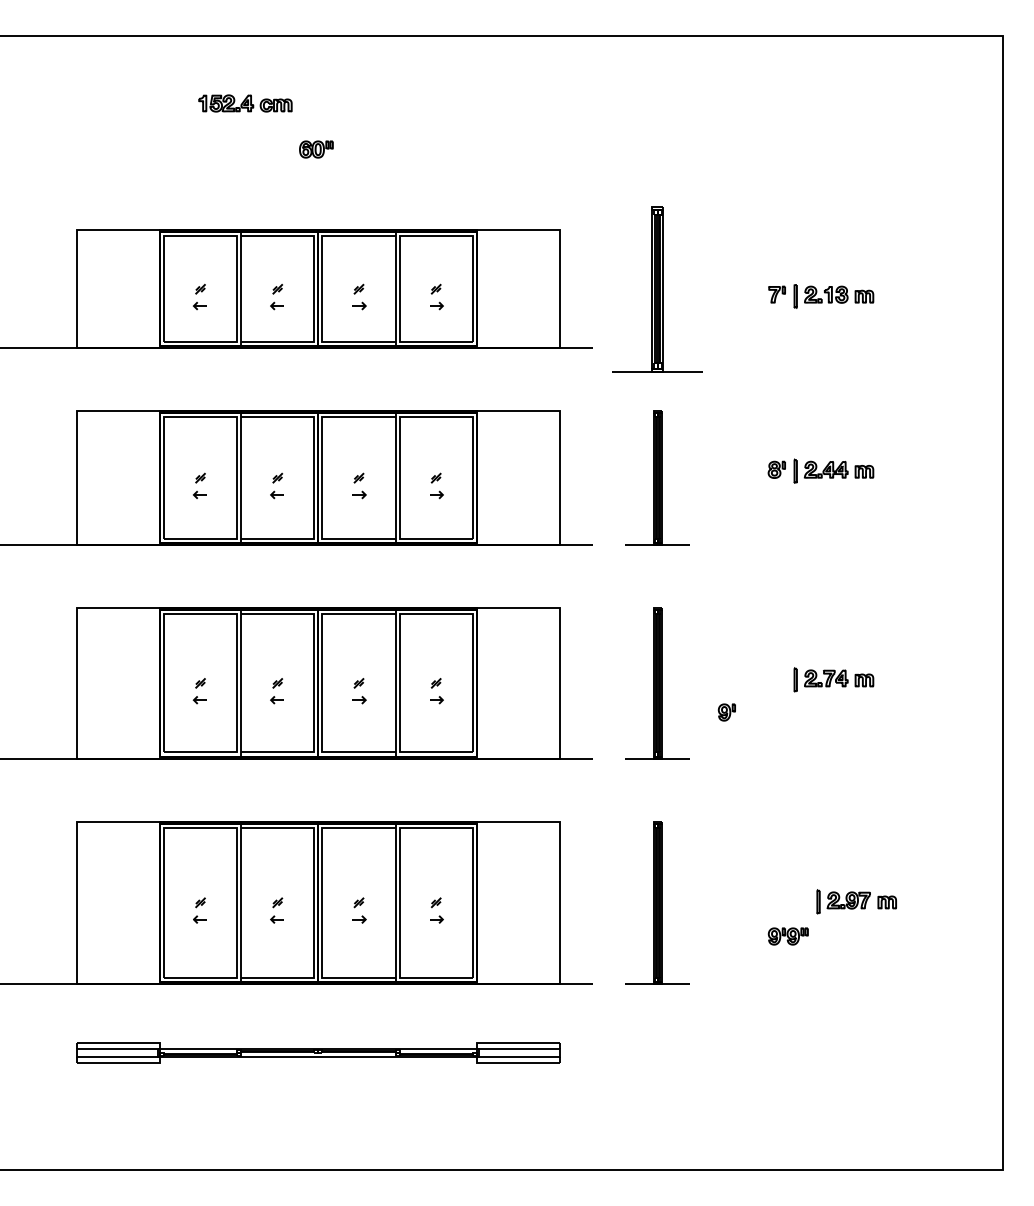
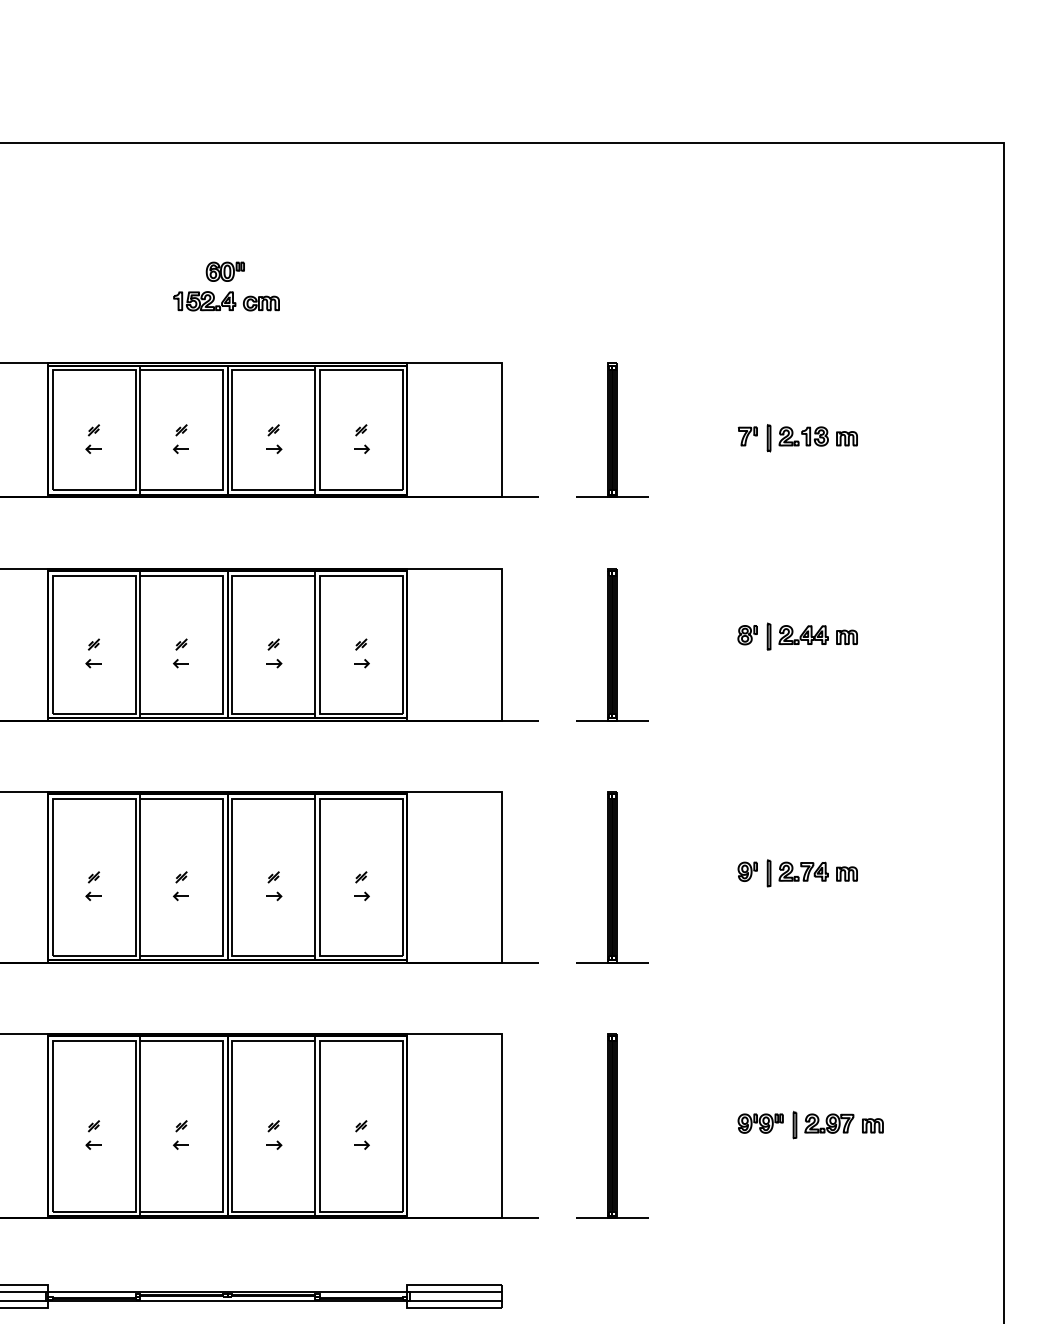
part: (245, 103) -> (226, 301), moved
part: (657, 288) -> (612, 429), size x0.71
part: (726, 712) -> (747, 871), moved
part: (787, 936) -> (759, 1123), moved

